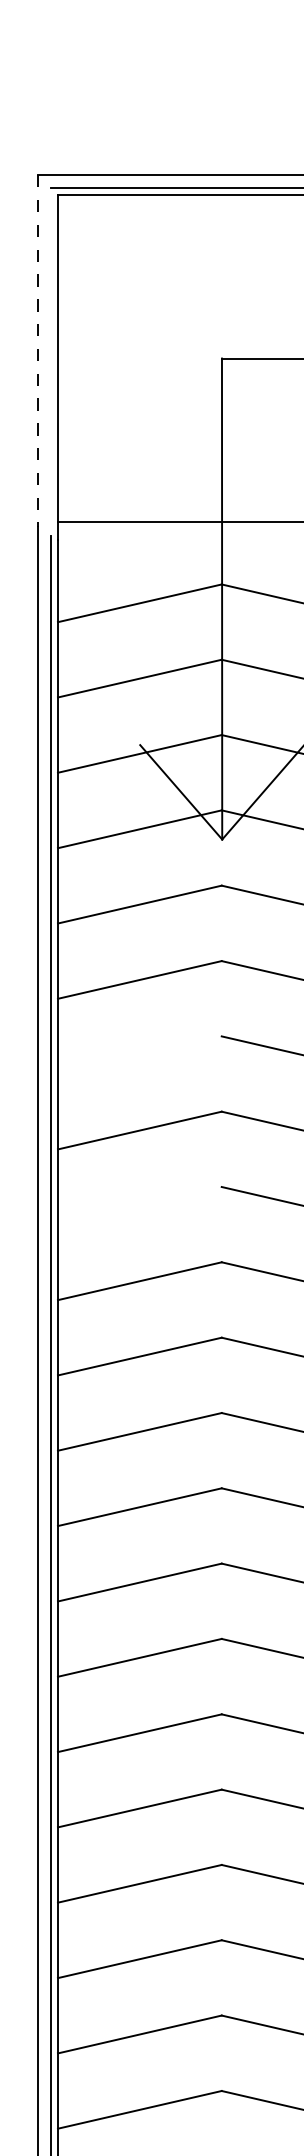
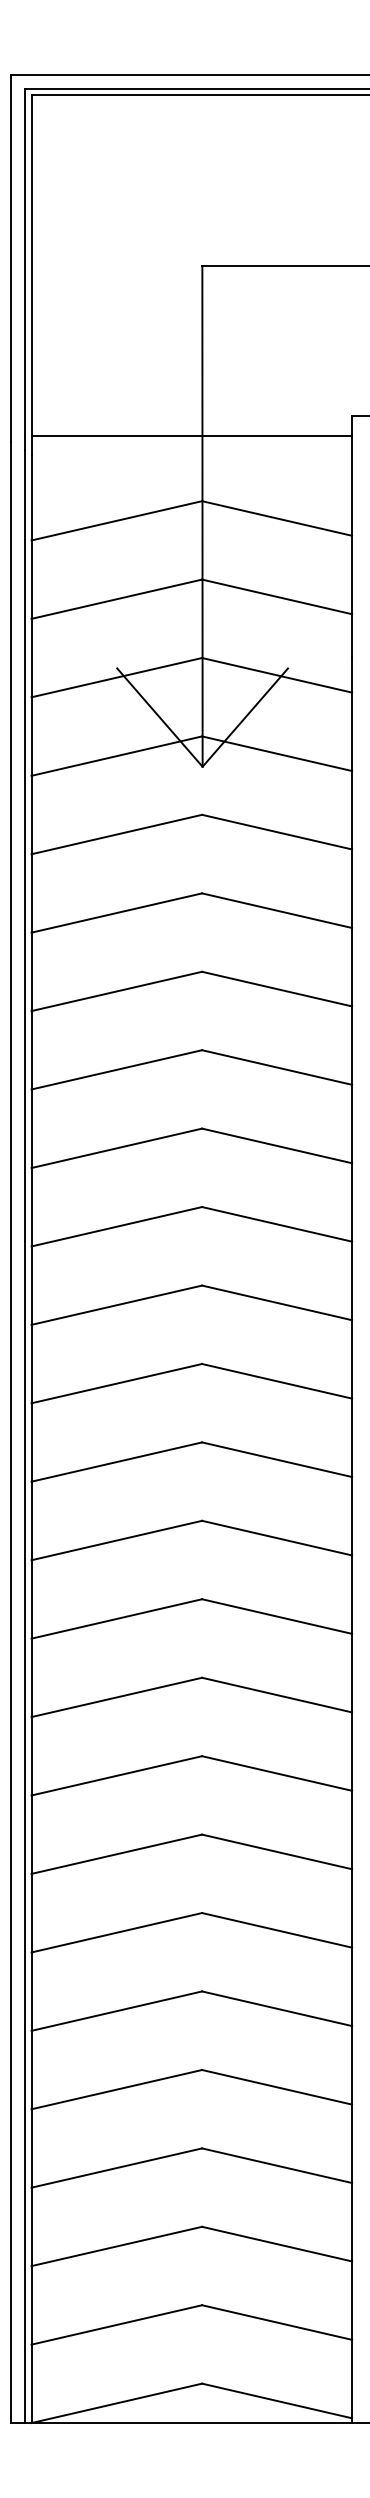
line: (38, 351) -> (11, 258), dashed -> solid
line: (51, 361) -> (24, 269), added
line: (139, 1055) -> (116, 991), added
line: (139, 1206) -> (116, 1148), added

